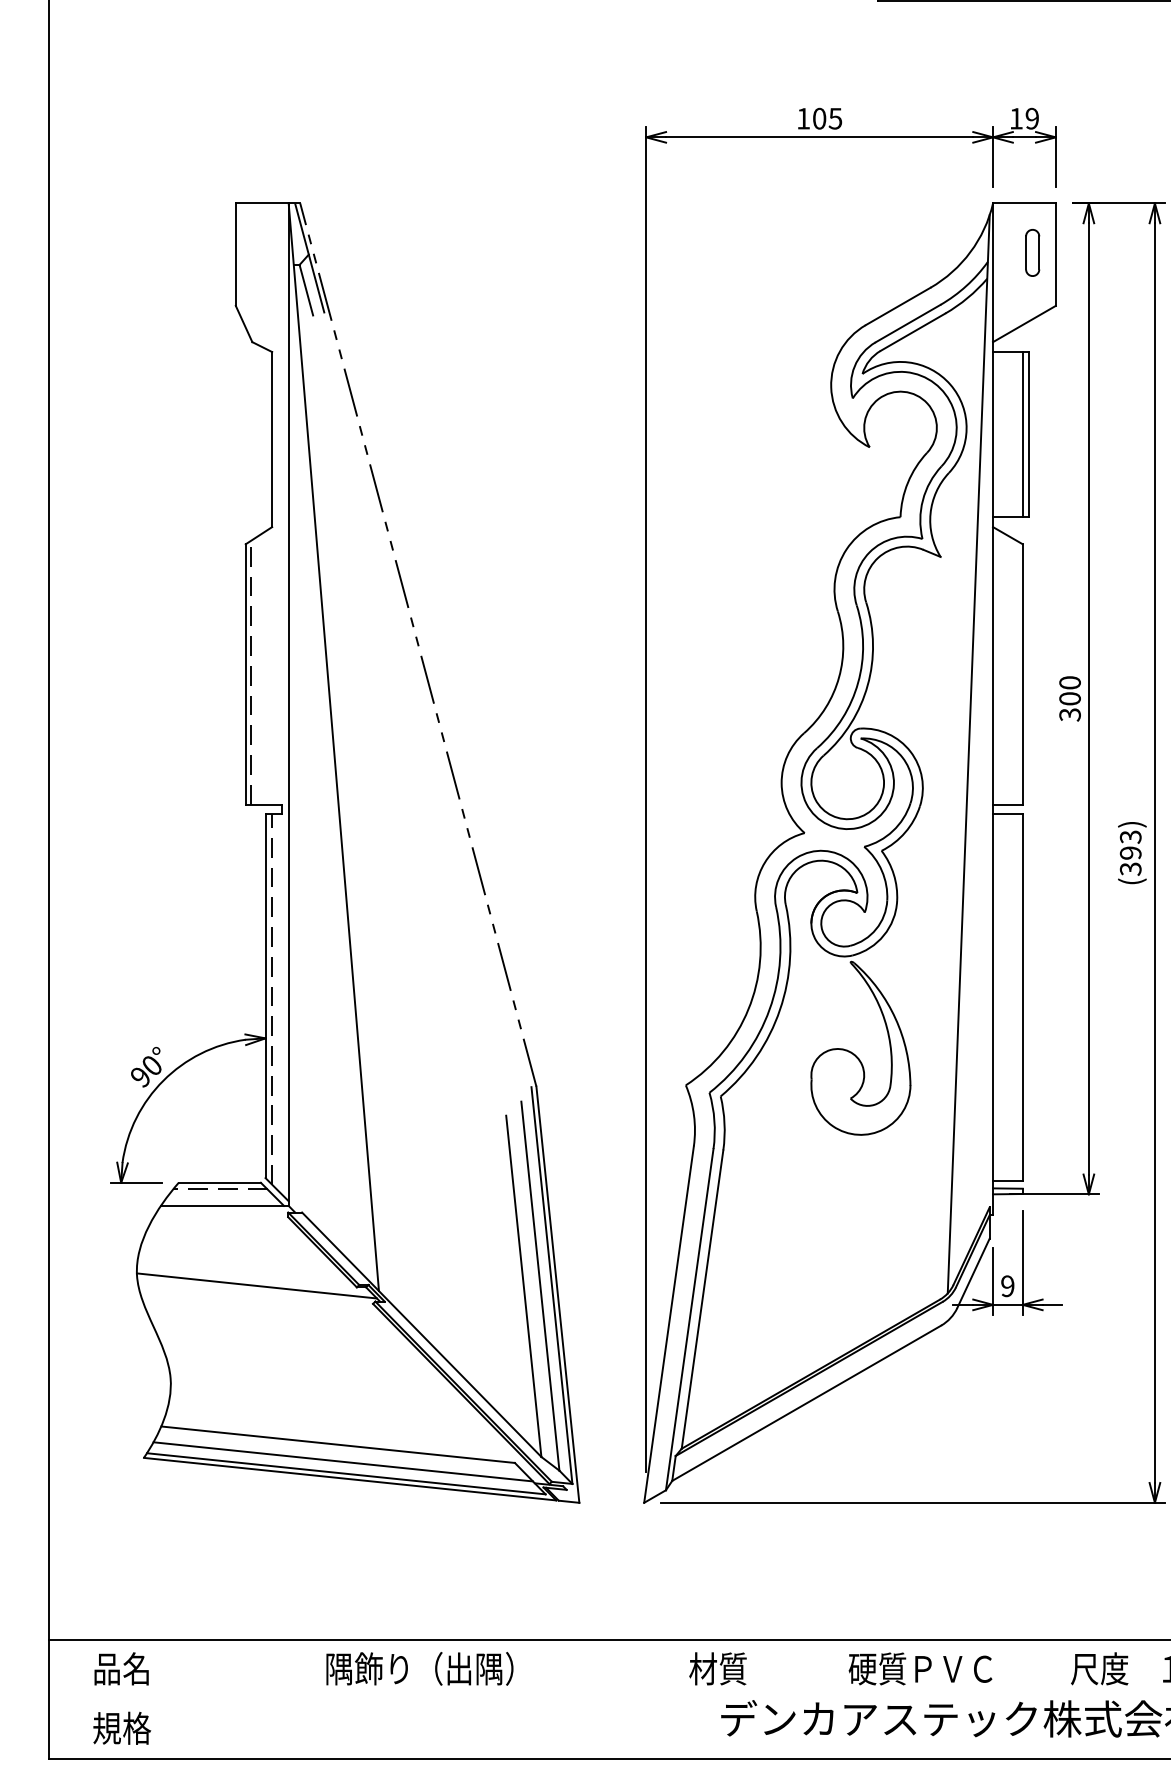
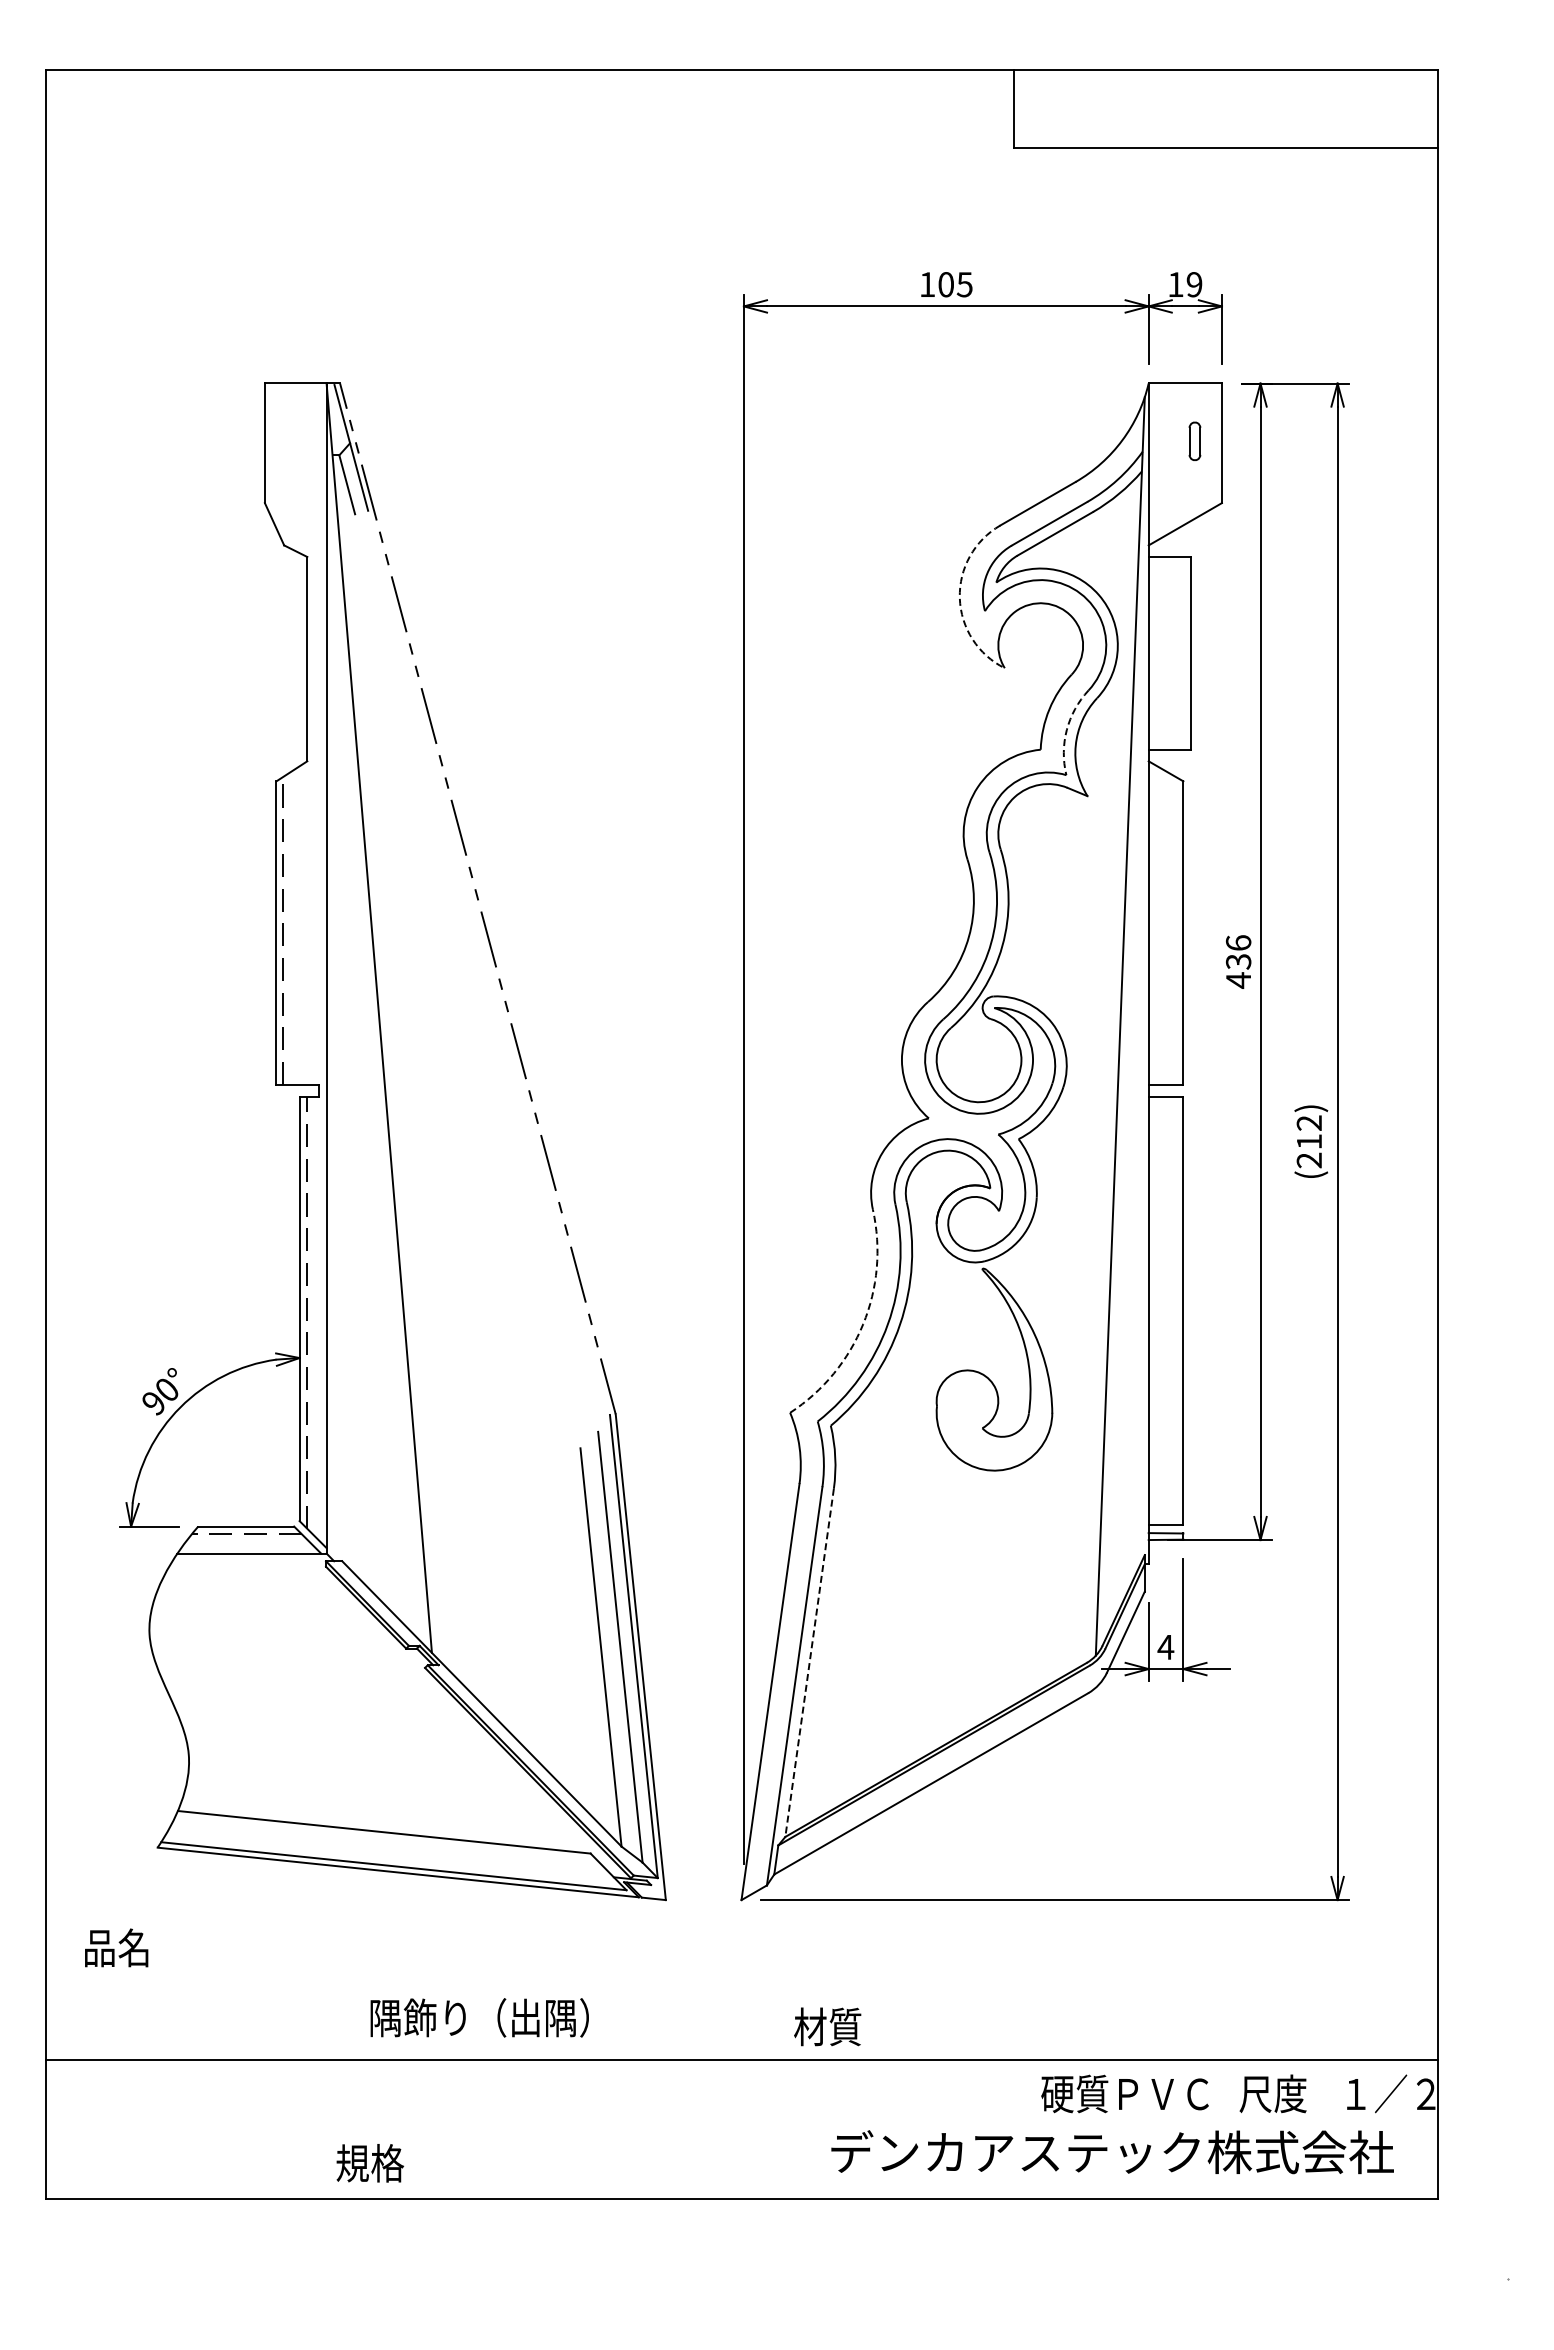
part: (1032, 253) -> (1194, 441), size x0.7
arc: (830, 387) -> (959, 598), solid -> dashed
line: (1022, 433) -> (1183, 652), removed
arc: (922, 499) -> (1066, 729), solid -> dashed
text: (1070, 698) -> (1238, 961), 300 -> 436
text: (1130, 852) -> (1309, 1141), (393) -> (212)
arc: (748, 1009) -> (863, 1324), solid -> dashed
line: (256, 1285) -> (289, 1646), removed
text: (1007, 1286) -> (1165, 1647), 9 -> 4
line: (702, 1299) -> (809, 1662), solid -> dashed
line: (342, 1462) -> (389, 1852), removed
text: (121, 1668) -> (116, 1947), moved
text: (419, 1668) -> (479, 2017), moved
text: (717, 1668) -> (827, 2026), moved
text: (920, 1668) -> (1124, 2093), moved
text: (122, 1728) -> (370, 2163), moved

